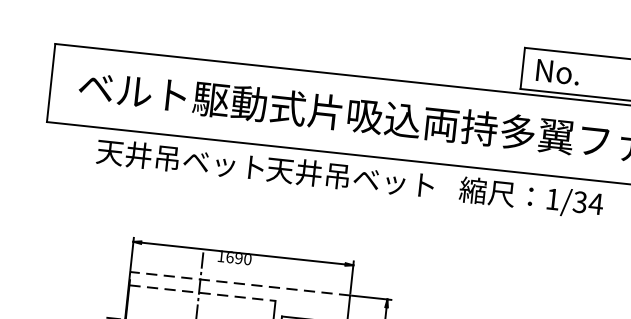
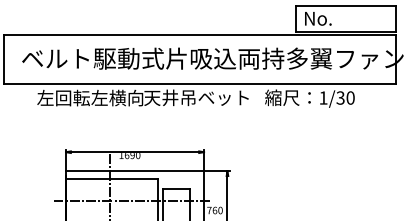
text: (181, 158) -> (90, 97), 天井吊ベット -> 左回転左横向
text: (595, 203) -> (350, 97), 1/34 -> 1/30
line: (239, 284) -> (134, 171), dashed -> solid
line: (202, 293) -> (112, 179), dashed -> solid

